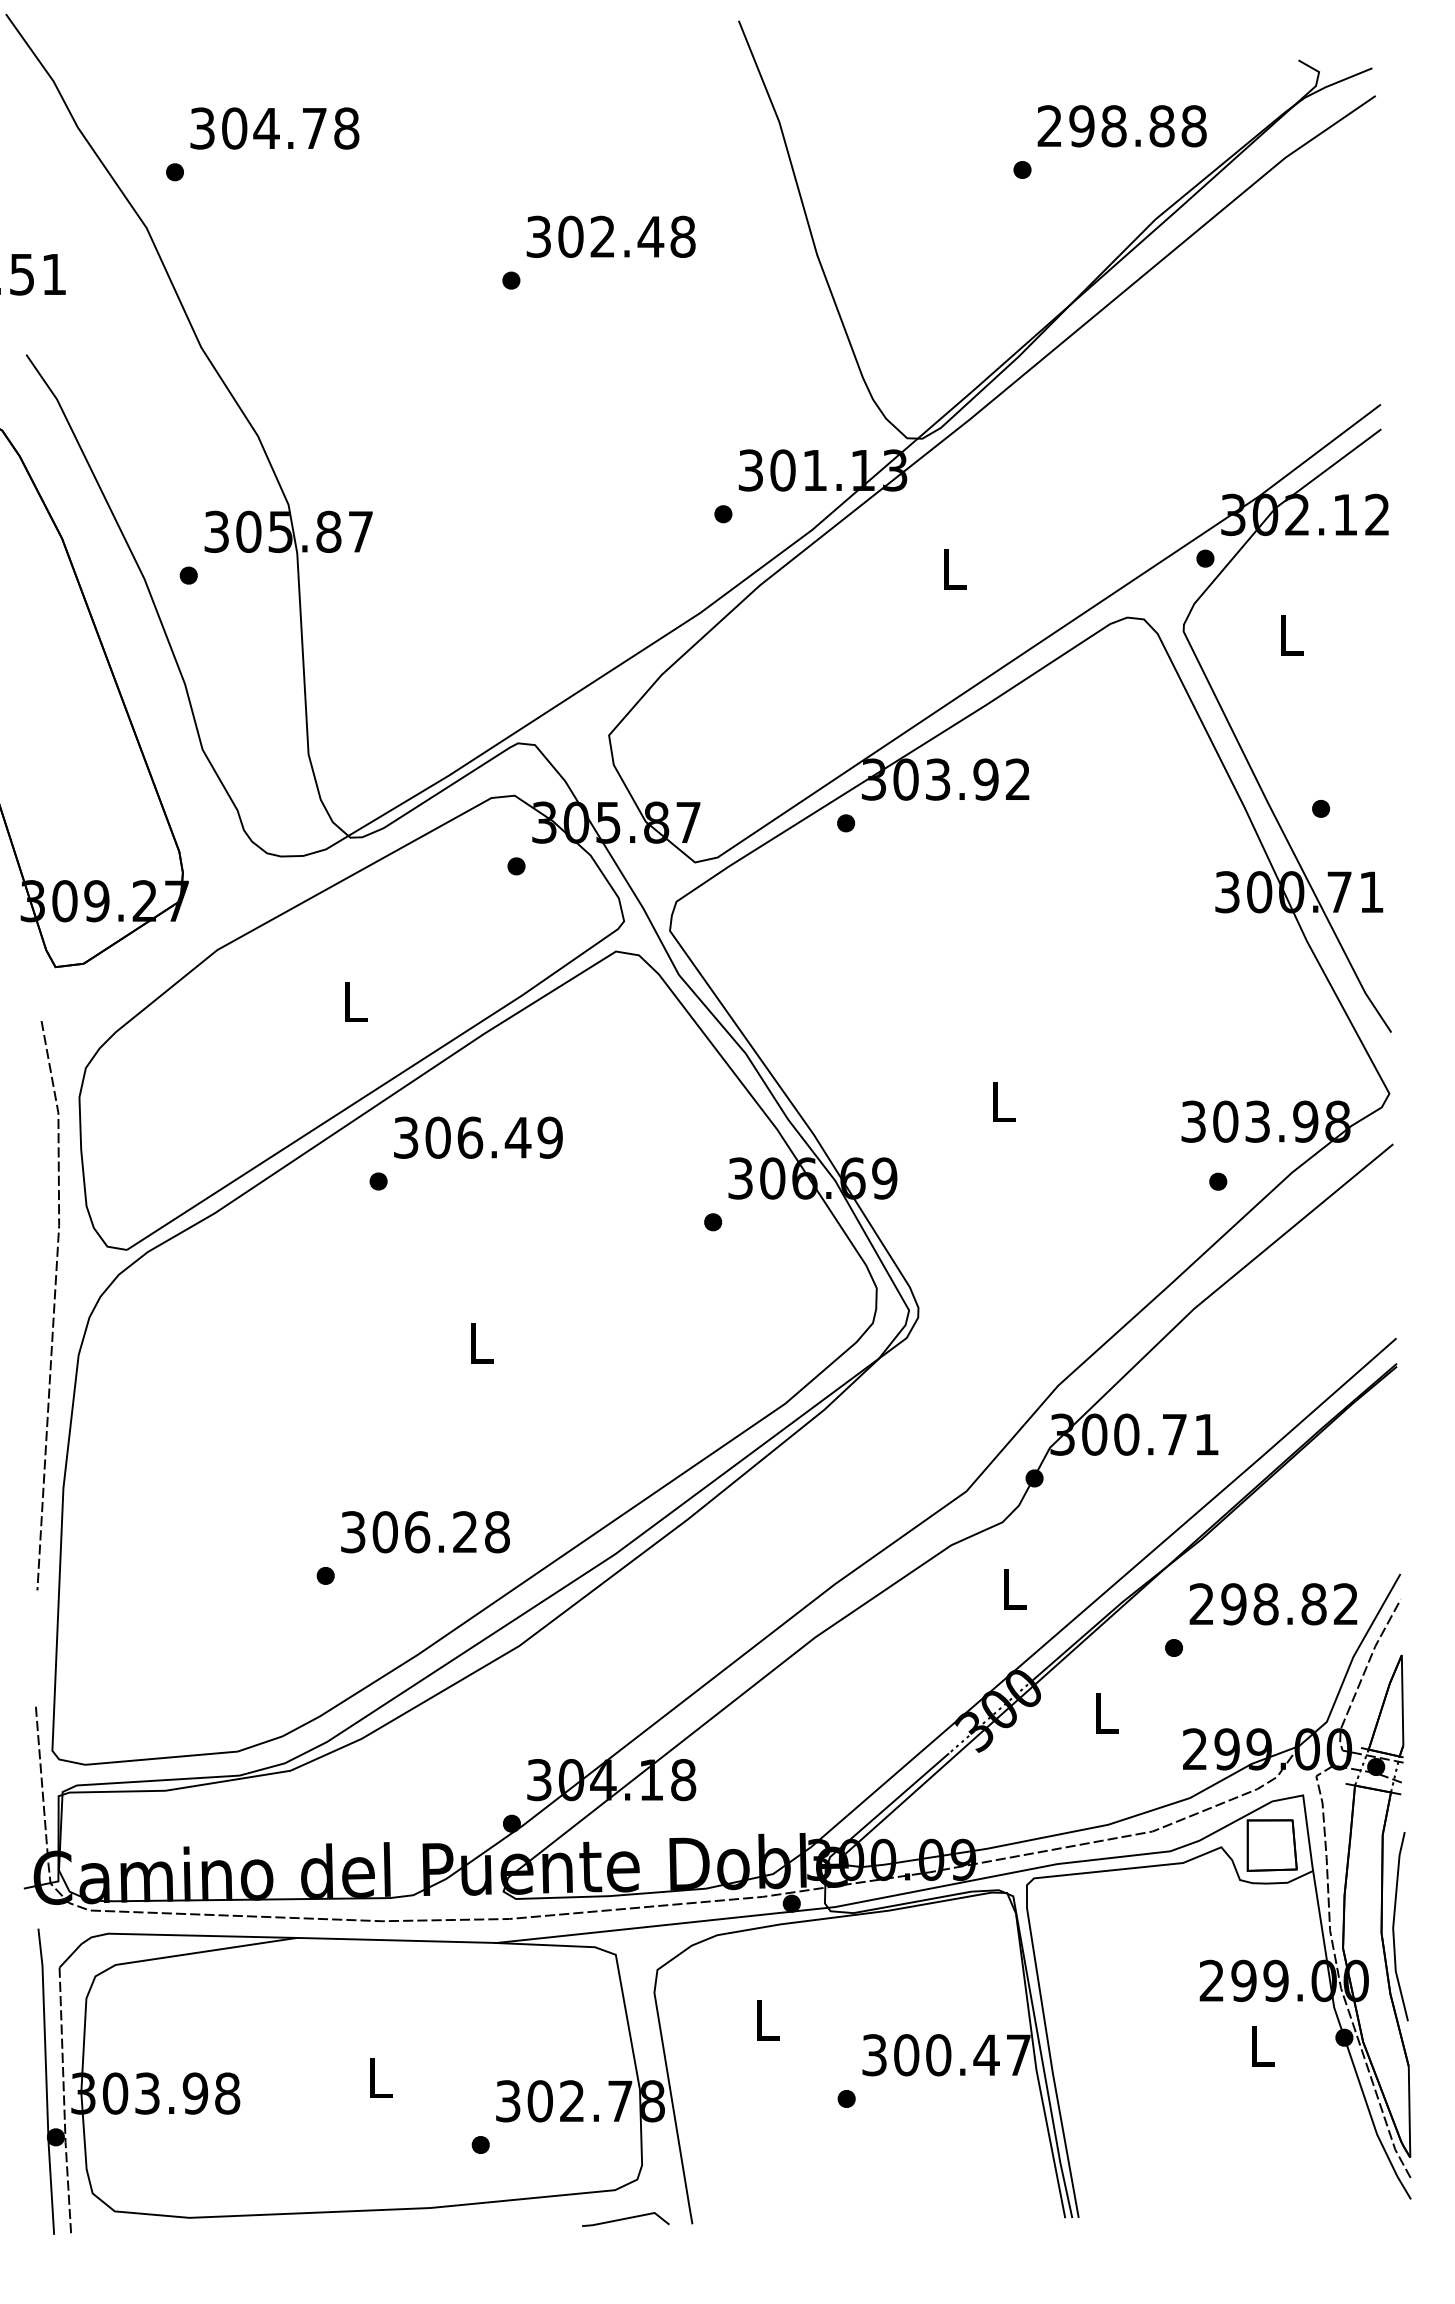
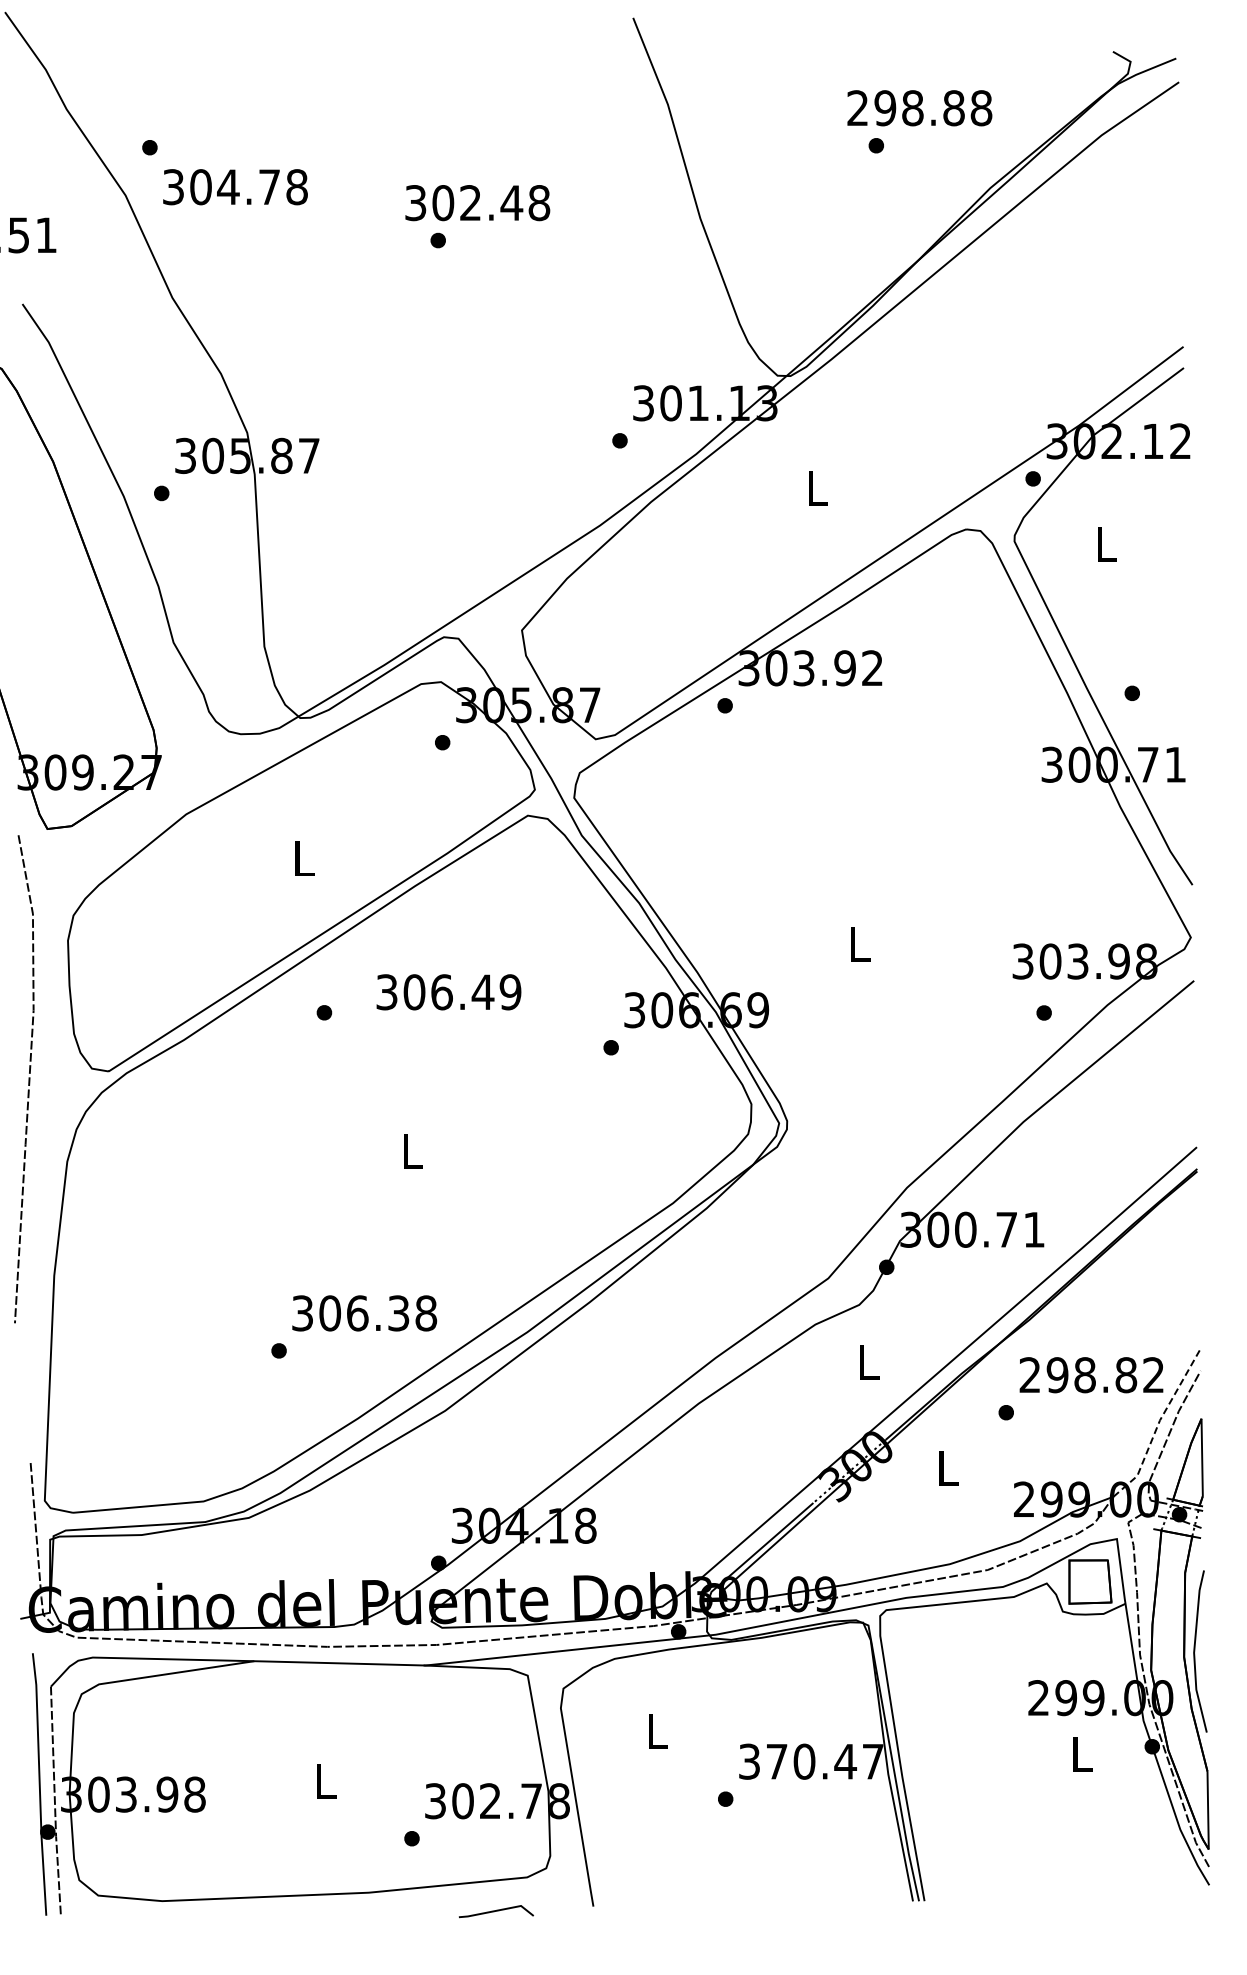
text: (1121, 126) -> (919, 108), moved
text: (274, 128) -> (235, 187), moved
text: (610, 237) -> (477, 203), moved
text: (477, 1138) -> (448, 992), moved
line: (53, 1305) -> (28, 1079), moved
text: (465, 1532) -> (398, 1313), 306.28 -> 306.38
line: (1351, 1661) -> (1158, 1424), solid -> dashed
text: (905, 2054) -> (776, 1761), 300.47 -> 370.47
line: (626, 2219) -> (496, 1911), moved

